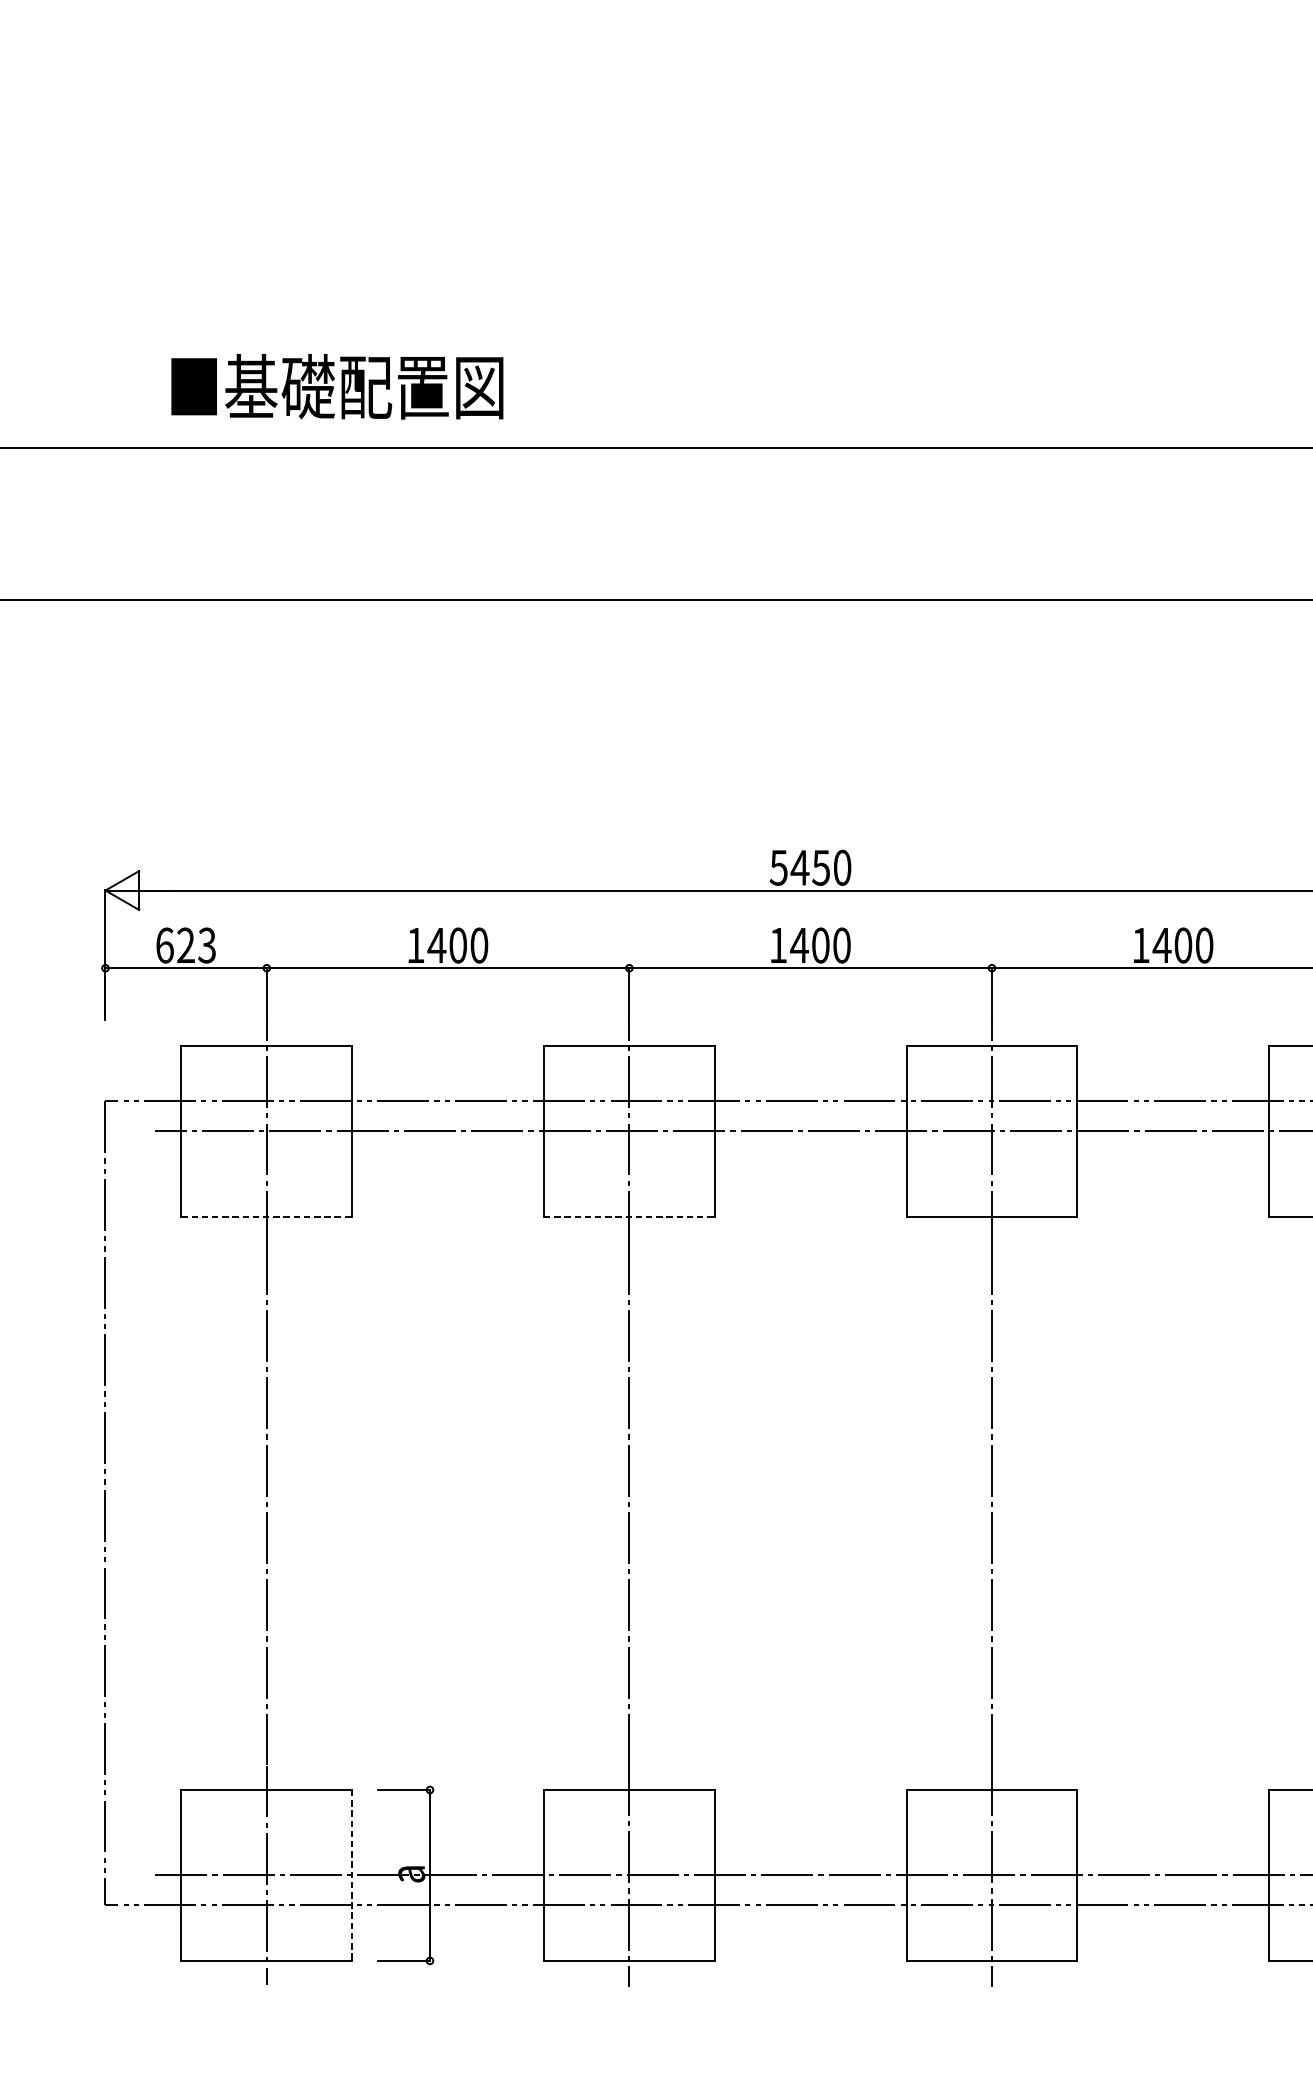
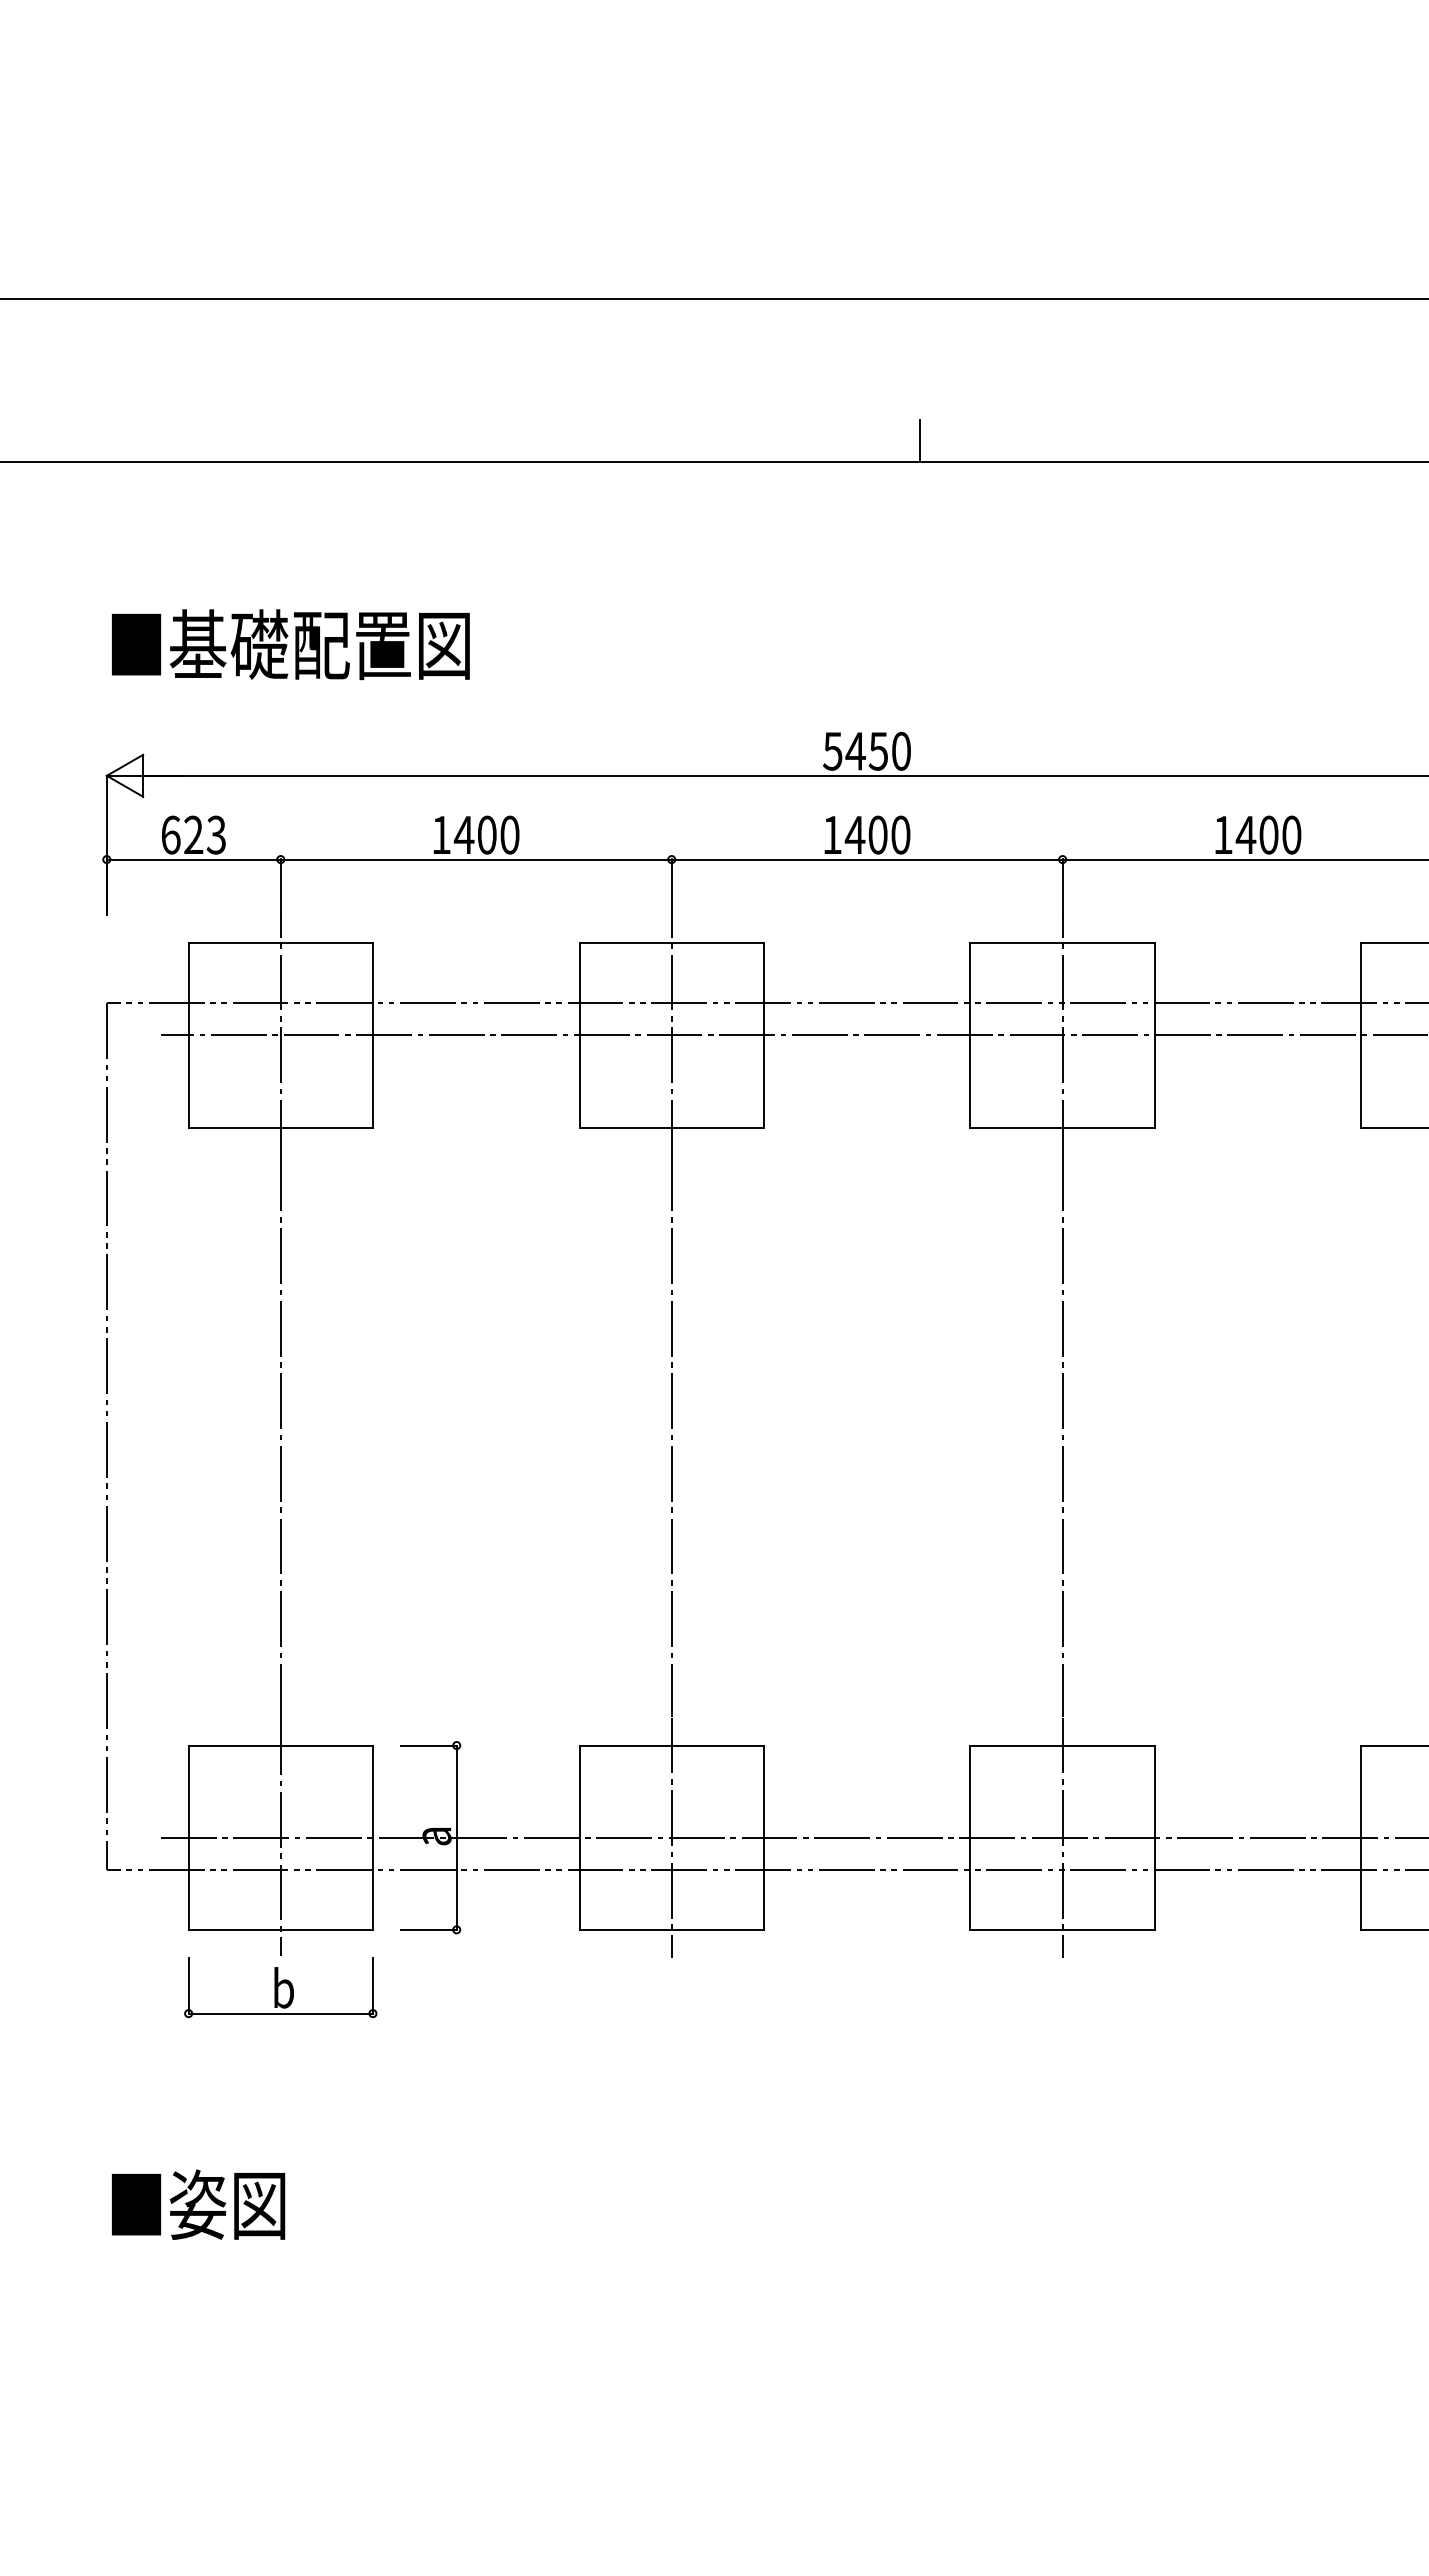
text: (337, 386) -> (290, 644), moved
line: (860, 580) -> (920, 441), added
line: (267, 1216) -> (281, 1127), dashed -> solid
line: (630, 1216) -> (672, 1127), dashed -> solid
line: (351, 1876) -> (372, 1838), dashed -> solid
part: (266, 2014) -> (280, 1987), added

